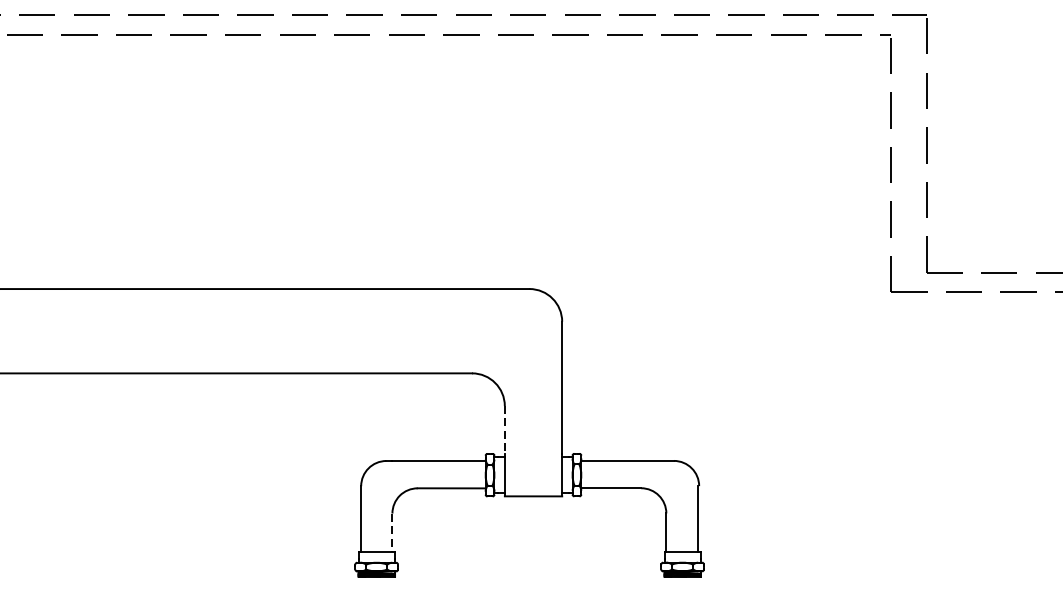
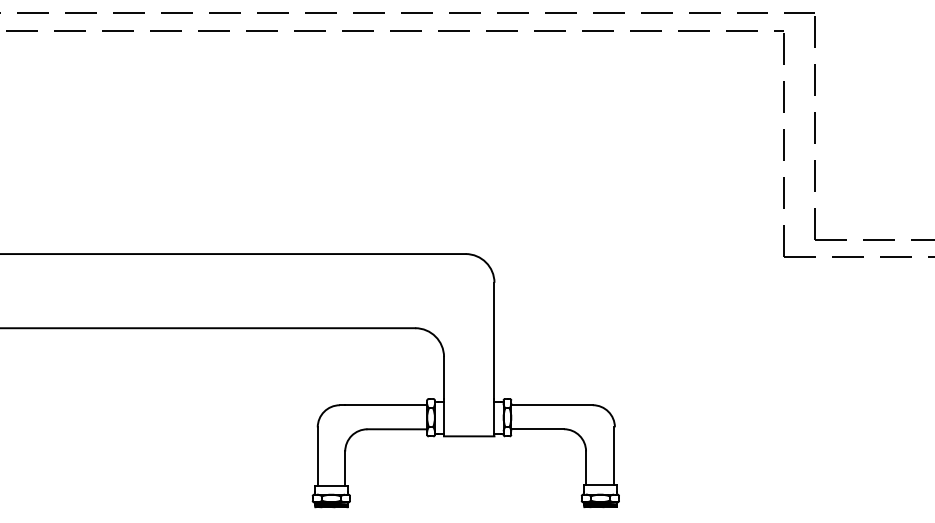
line: (505, 430) -> (444, 378), dashed -> solid
line: (392, 532) -> (345, 468), dashed -> solid

